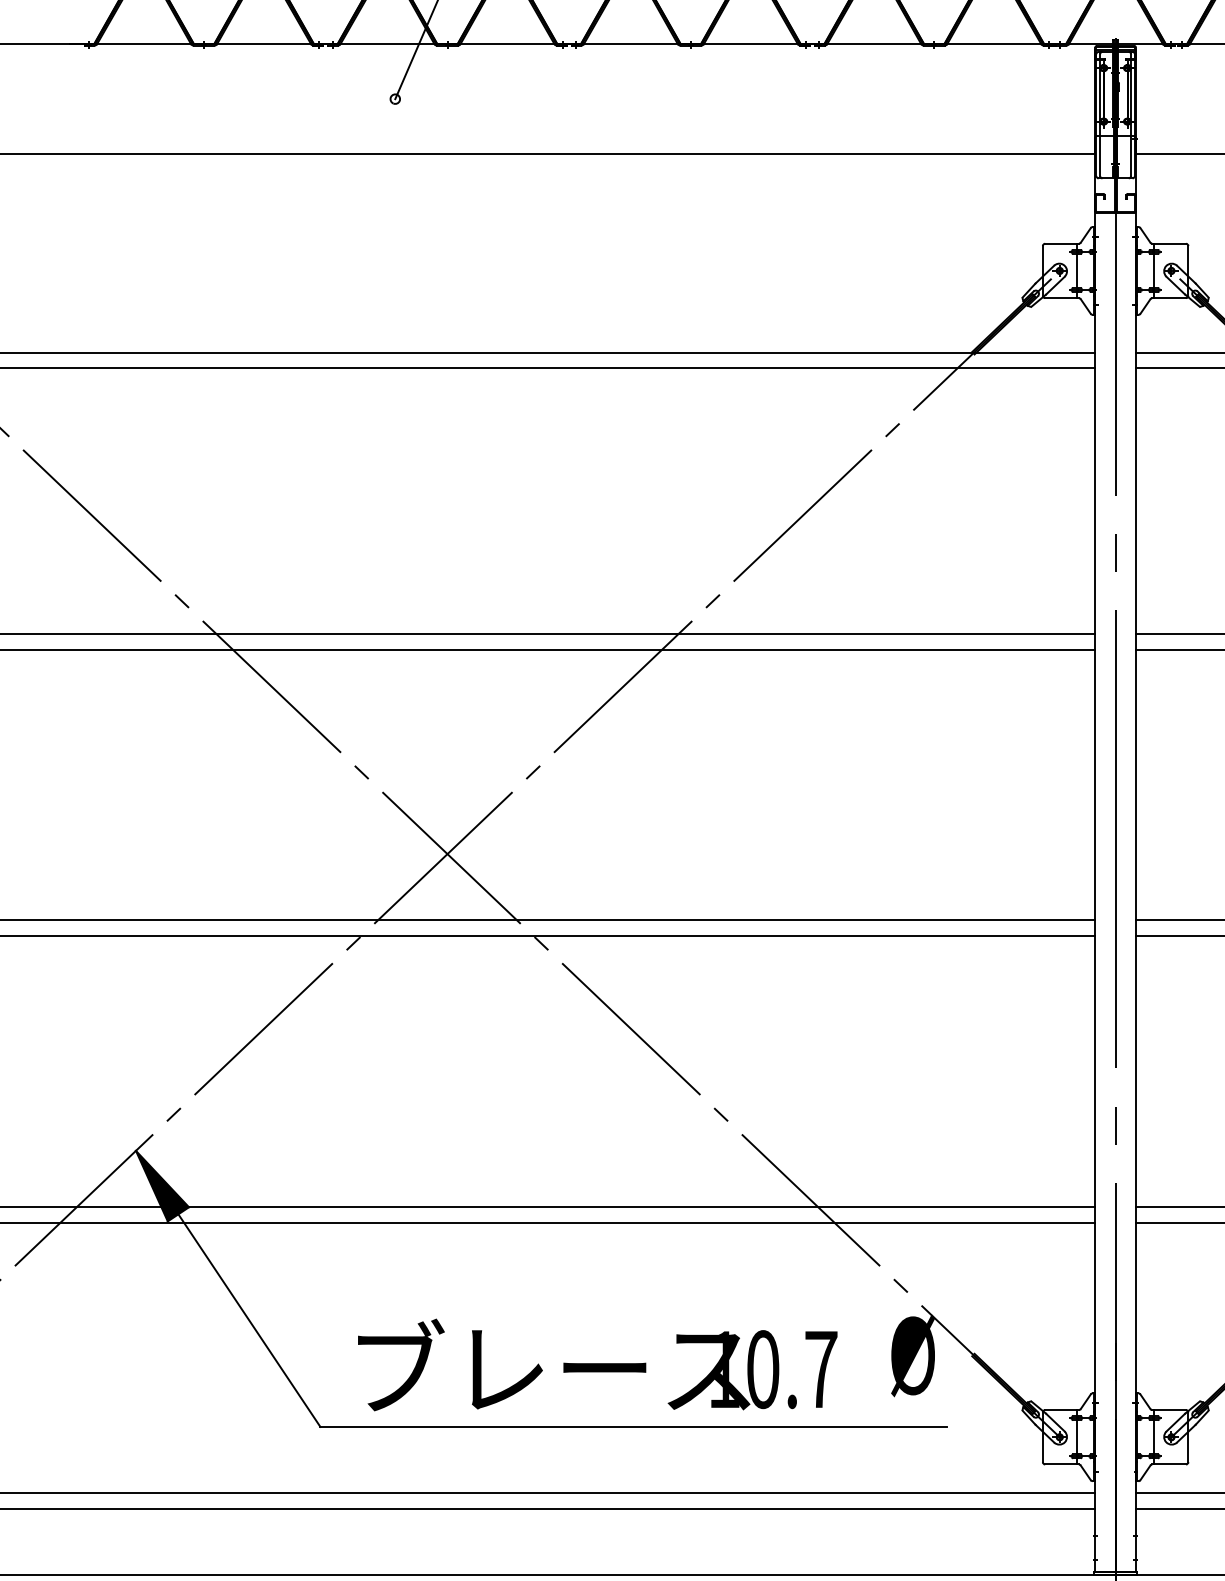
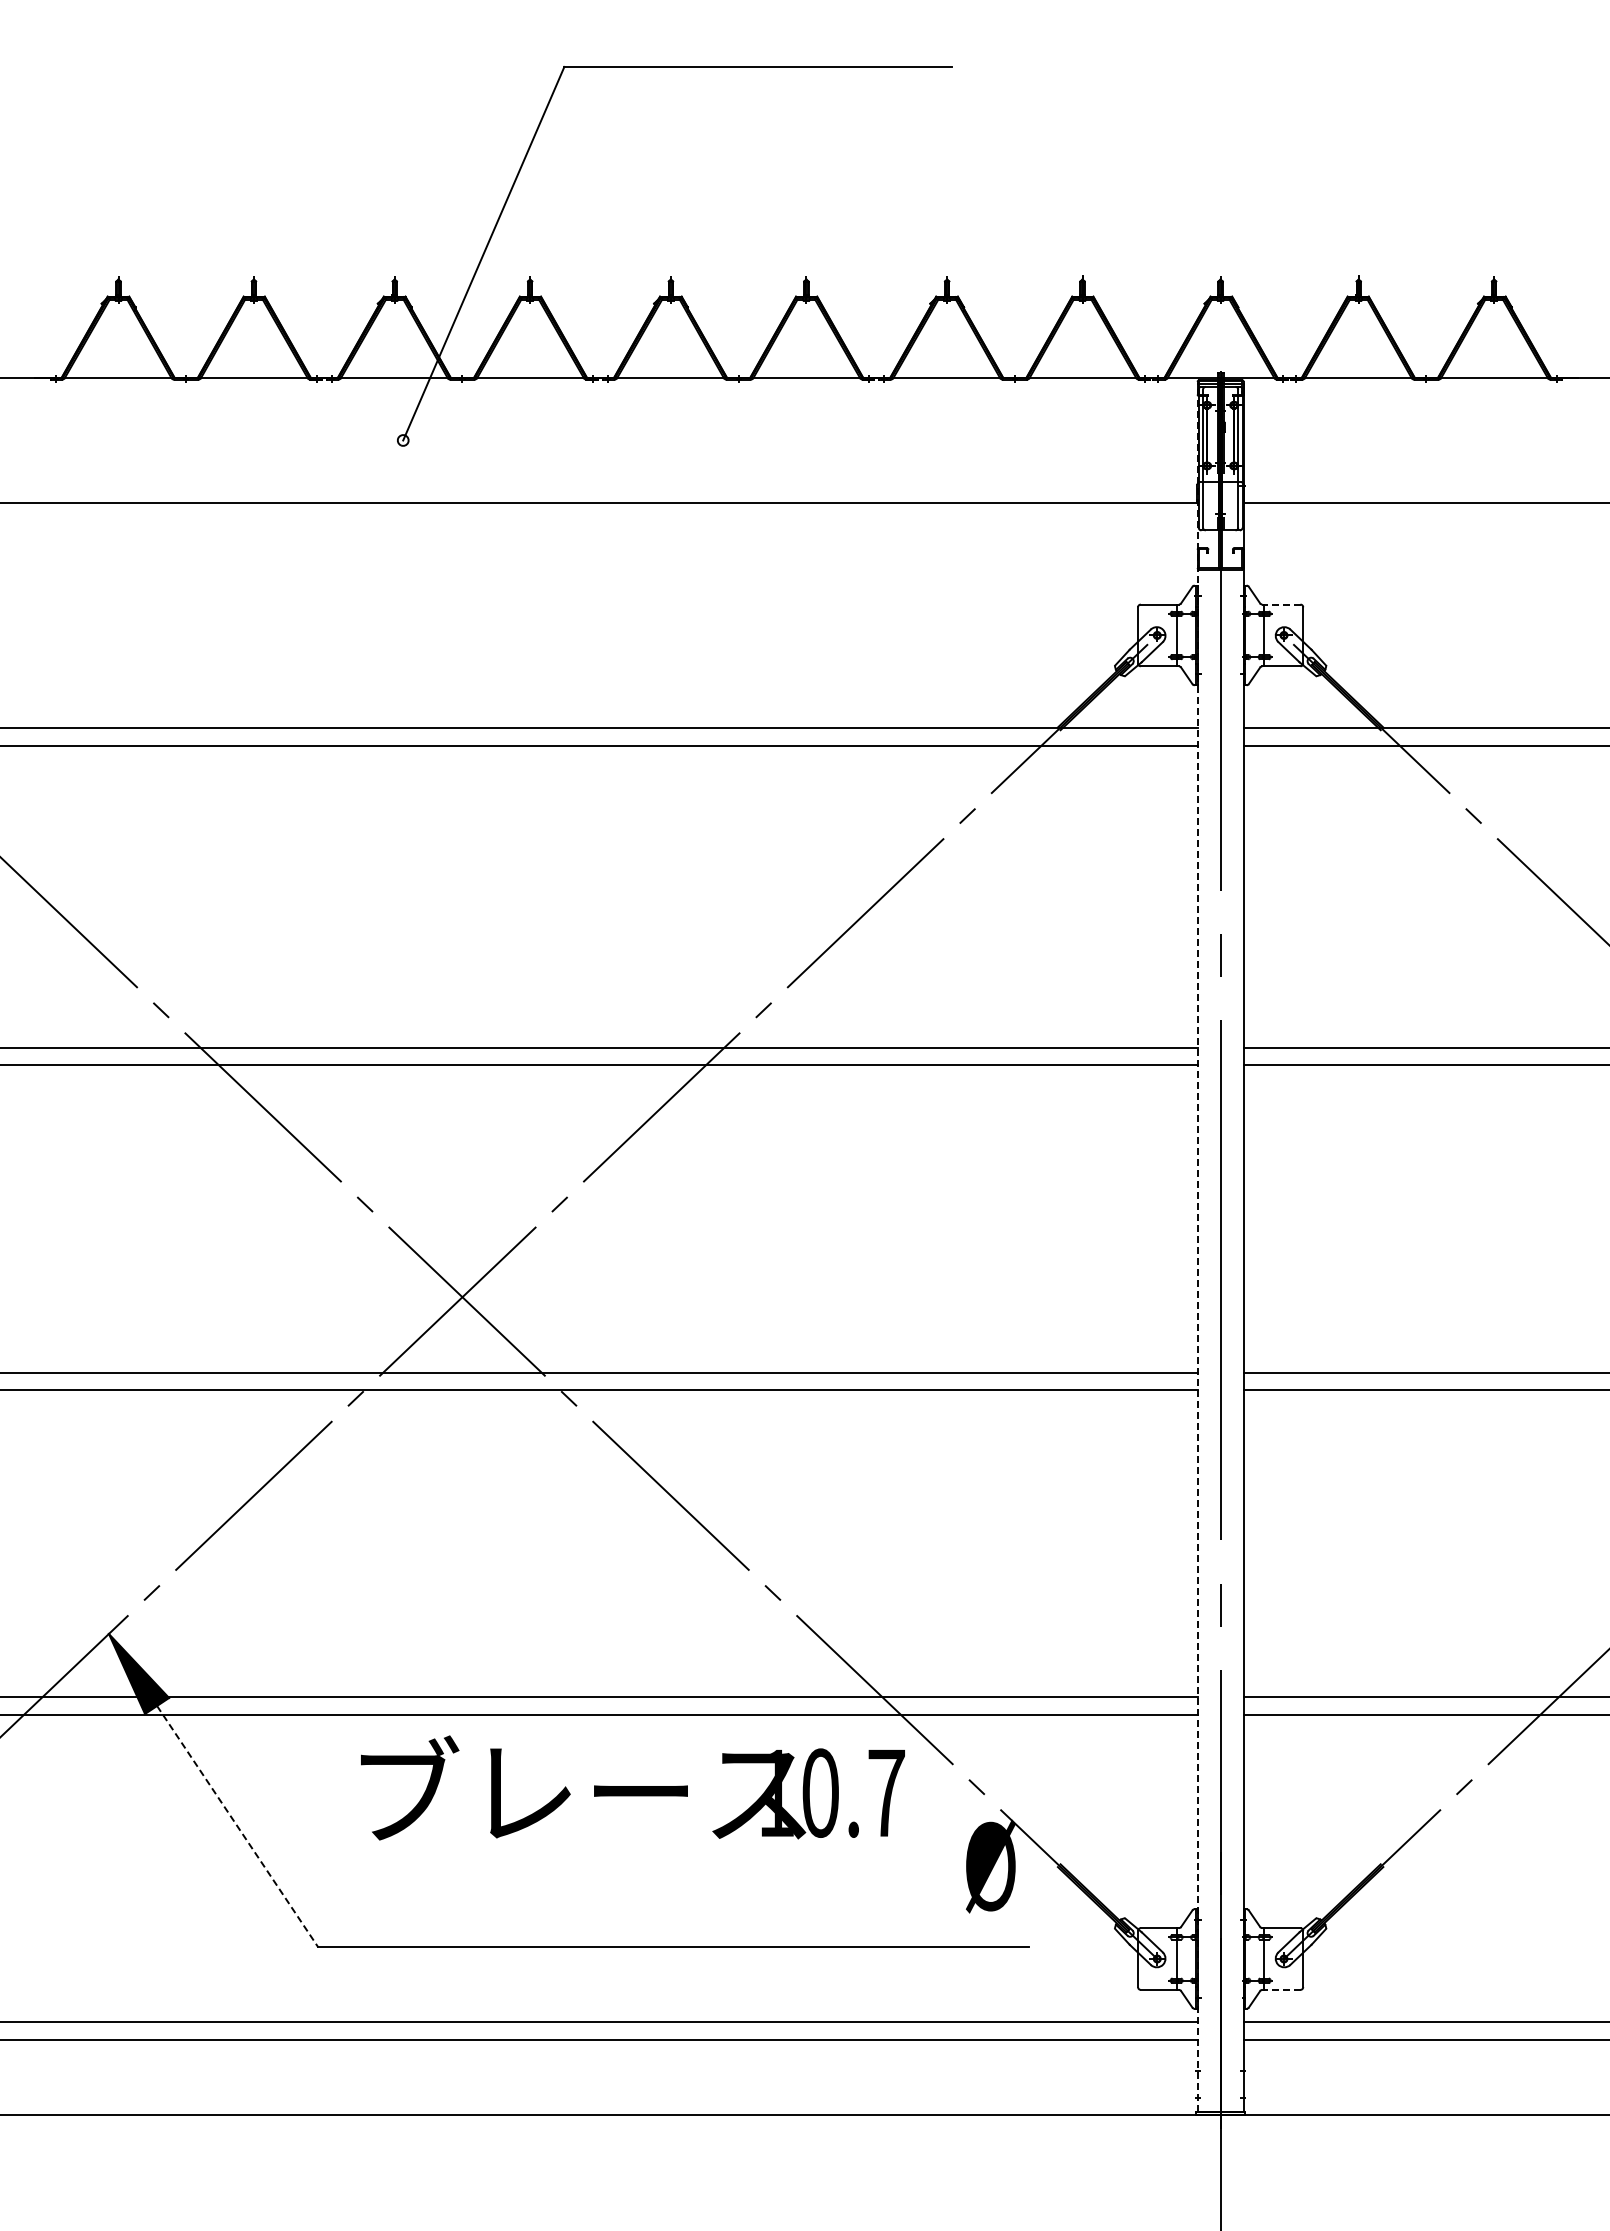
line: (1168, 243) -> (1280, 604), solid -> dashed
line: (1095, 810) -> (1197, 1247), solid -> dashed
line: (249, 1321) -> (237, 1827), solid -> dashed
text: (597, 1364) -> (632, 1787), moved
line: (1168, 1464) -> (1280, 1989), solid -> dashed

